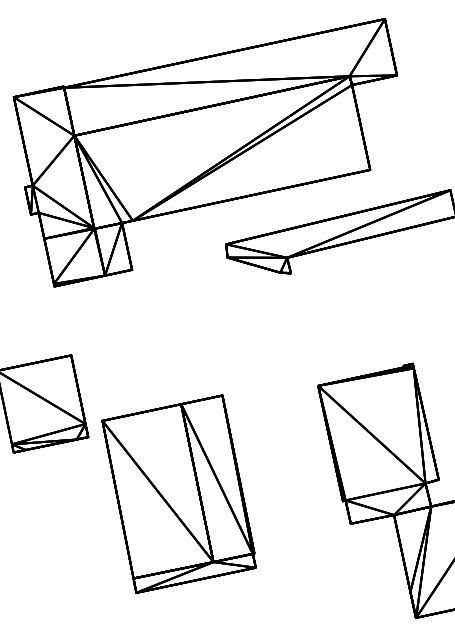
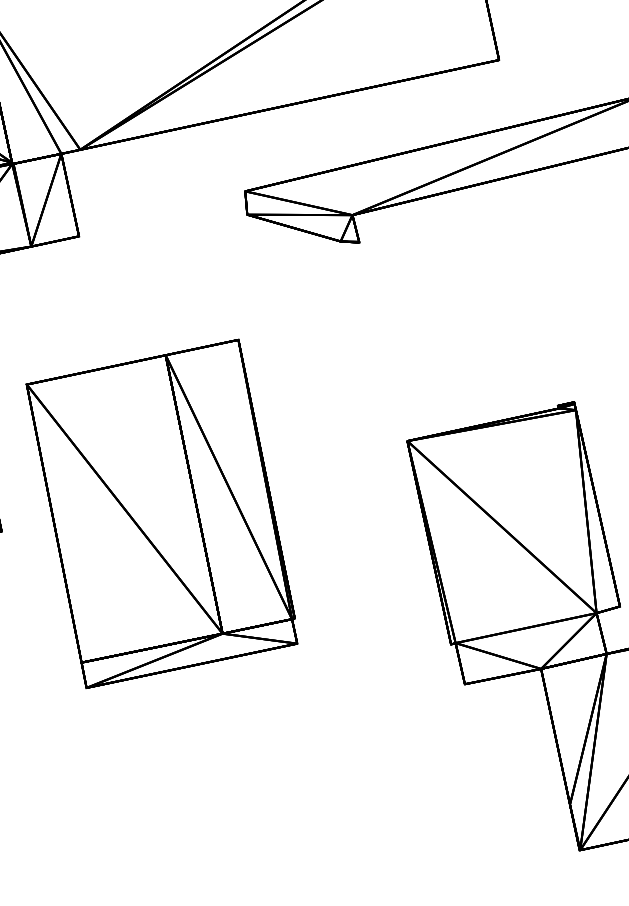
part: (178, 493) -> (160, 512), moved

